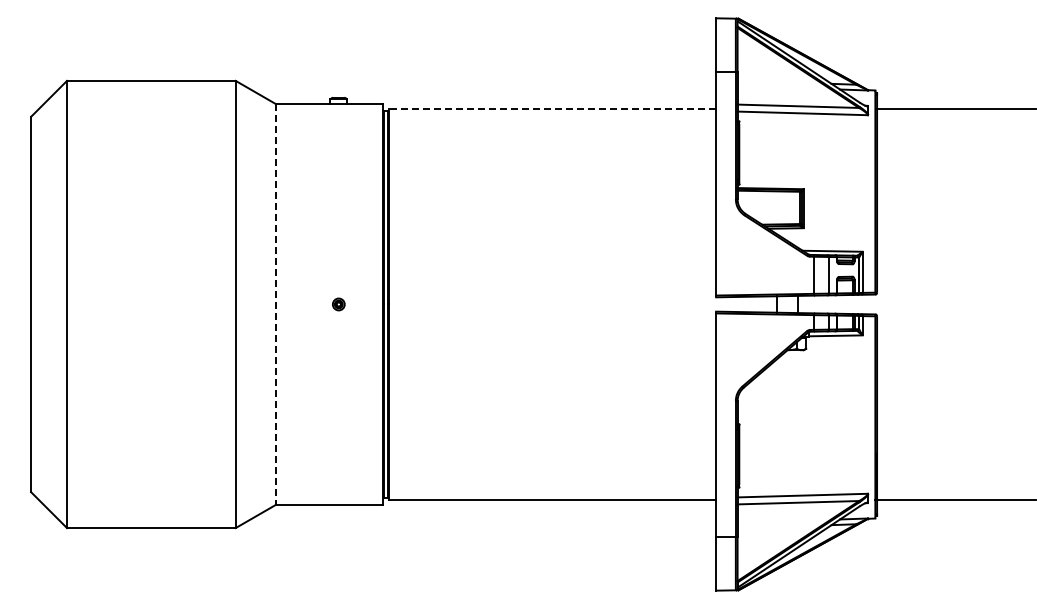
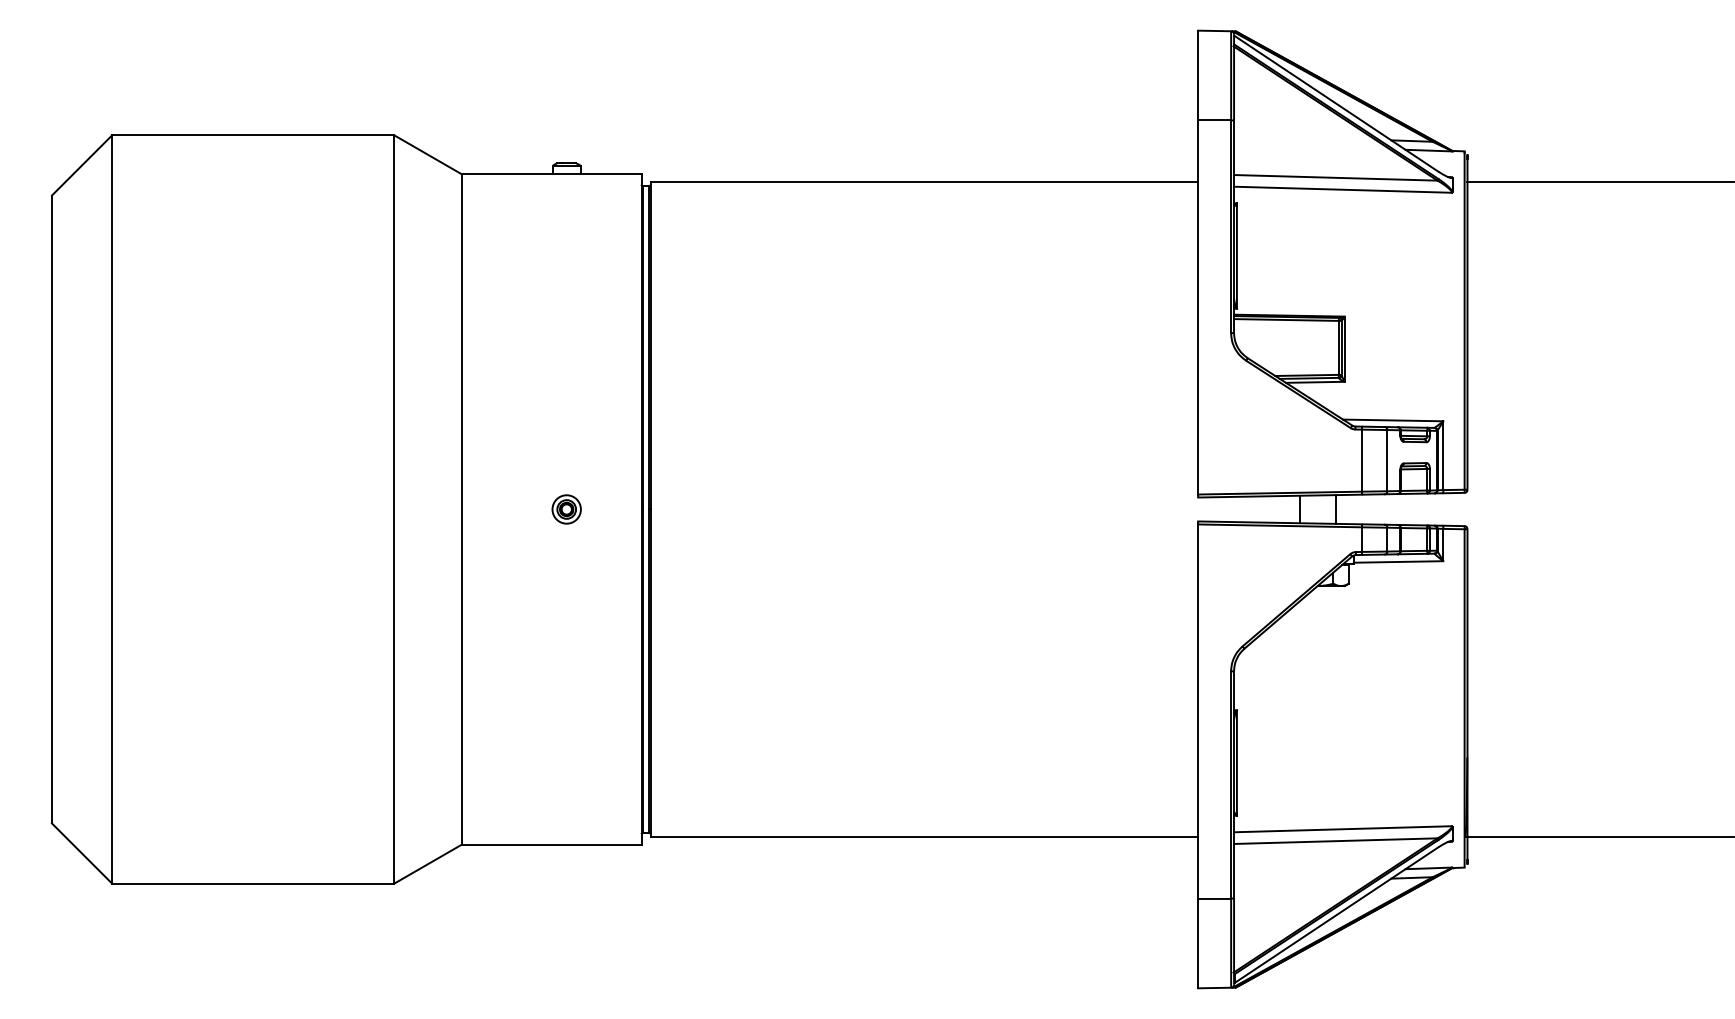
line: (552, 108) -> (924, 181), dashed -> solid
line: (276, 304) -> (462, 509), dashed -> solid
part: (338, 304) -> (566, 509), size x1.43

